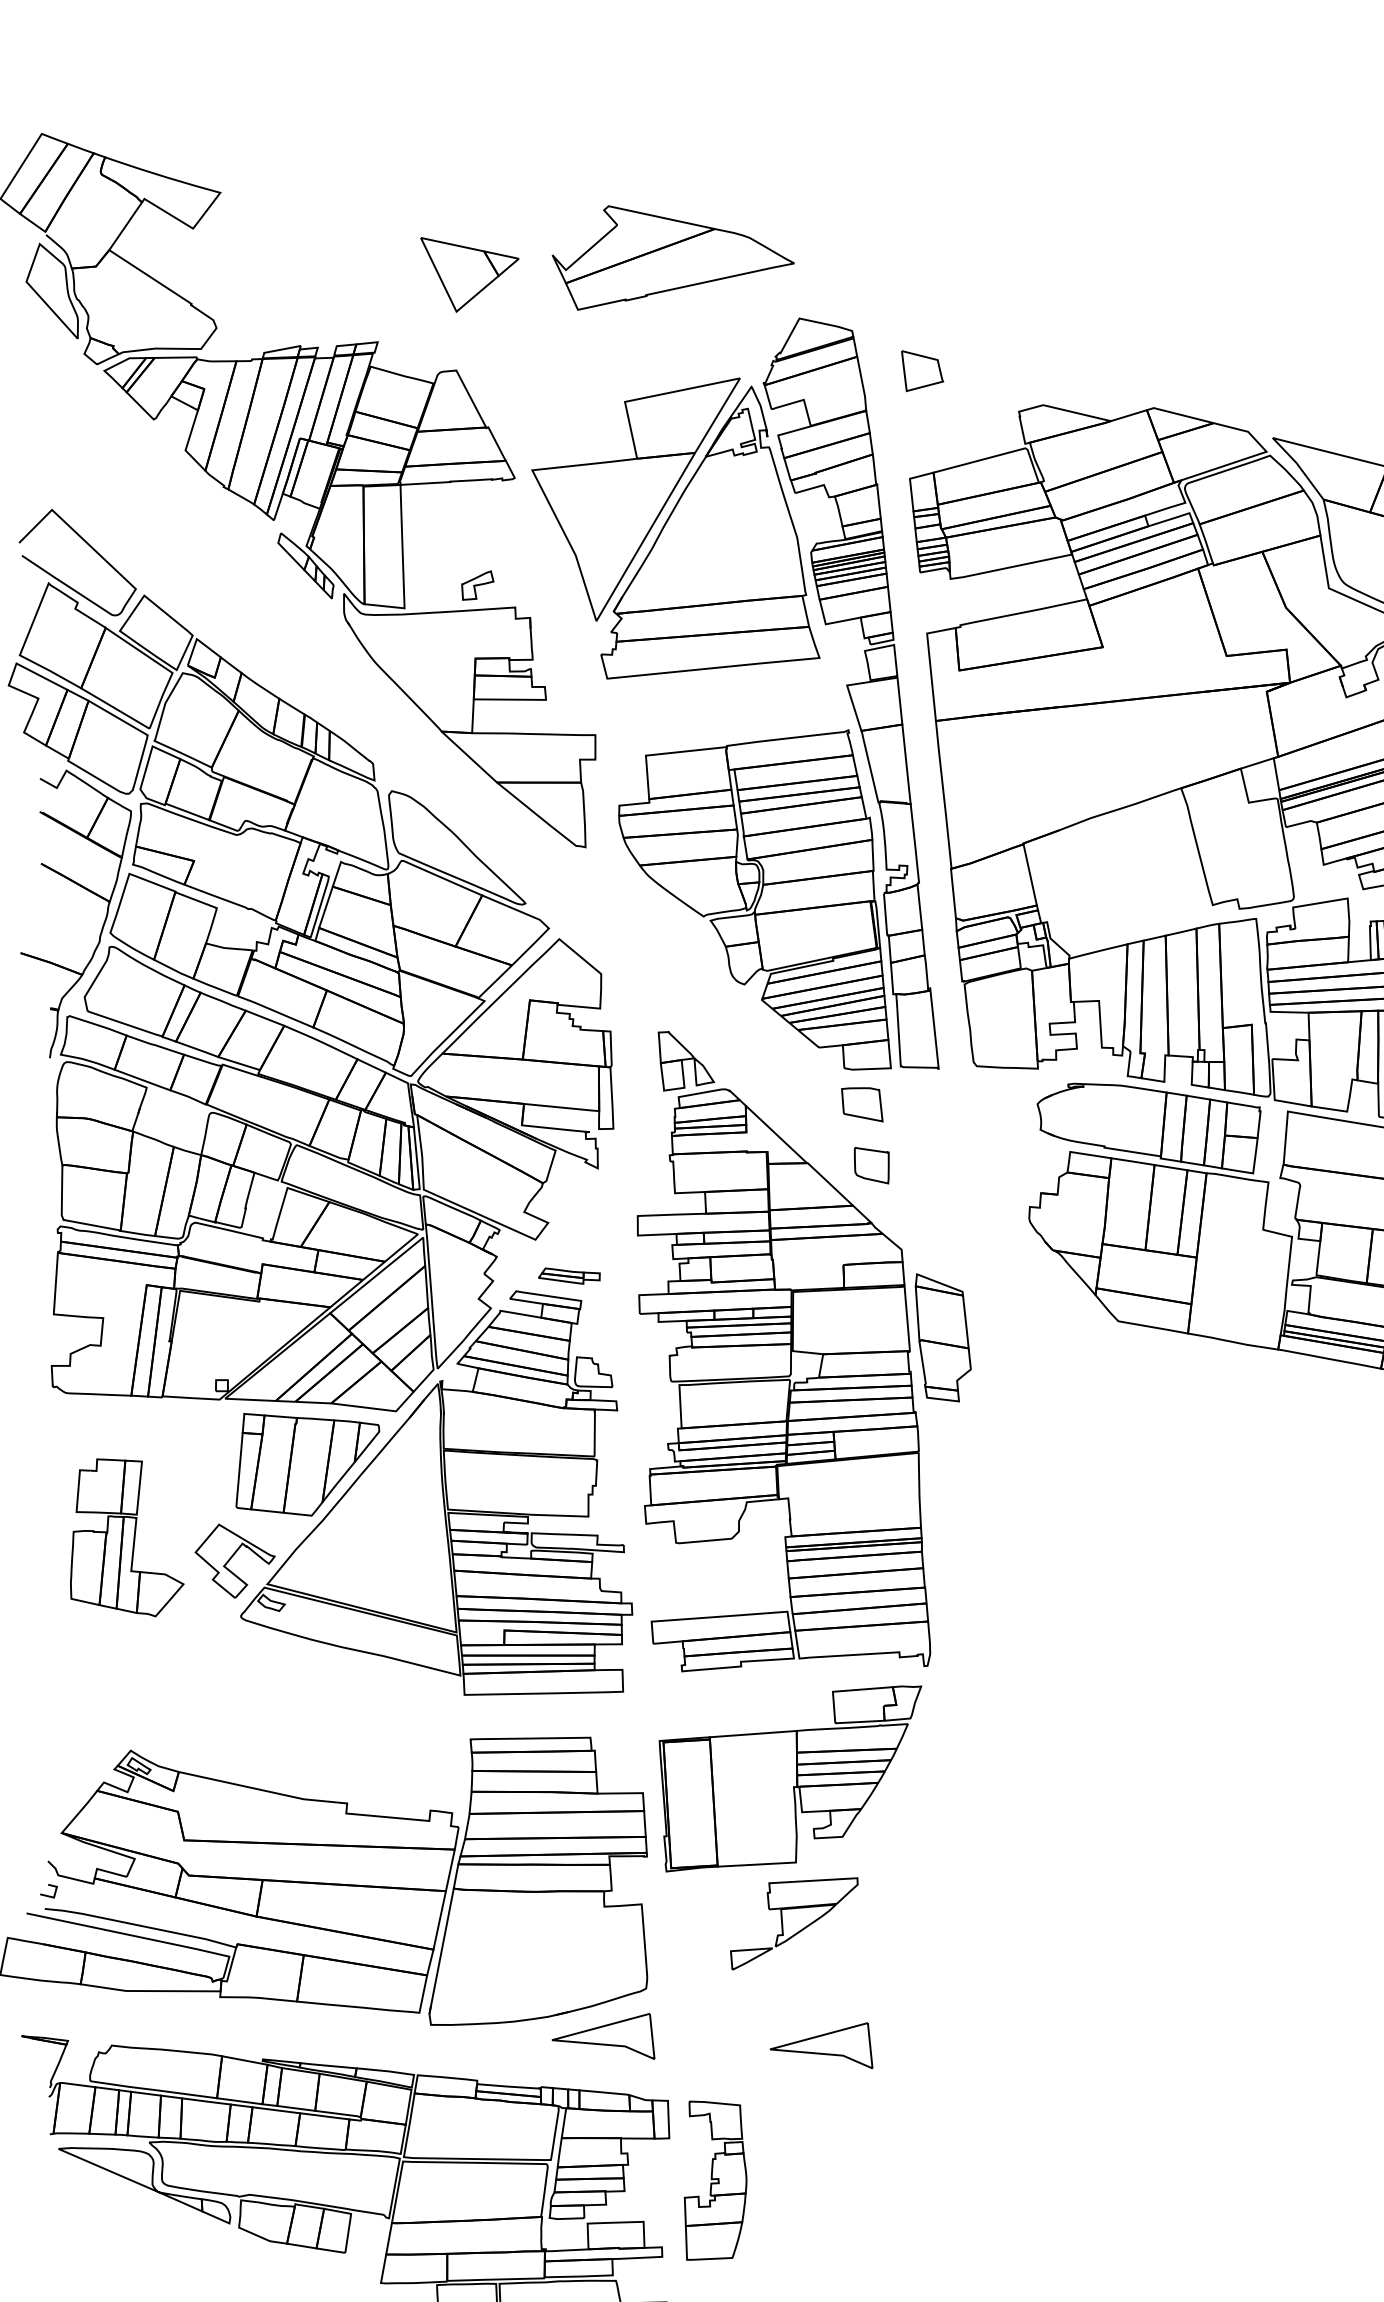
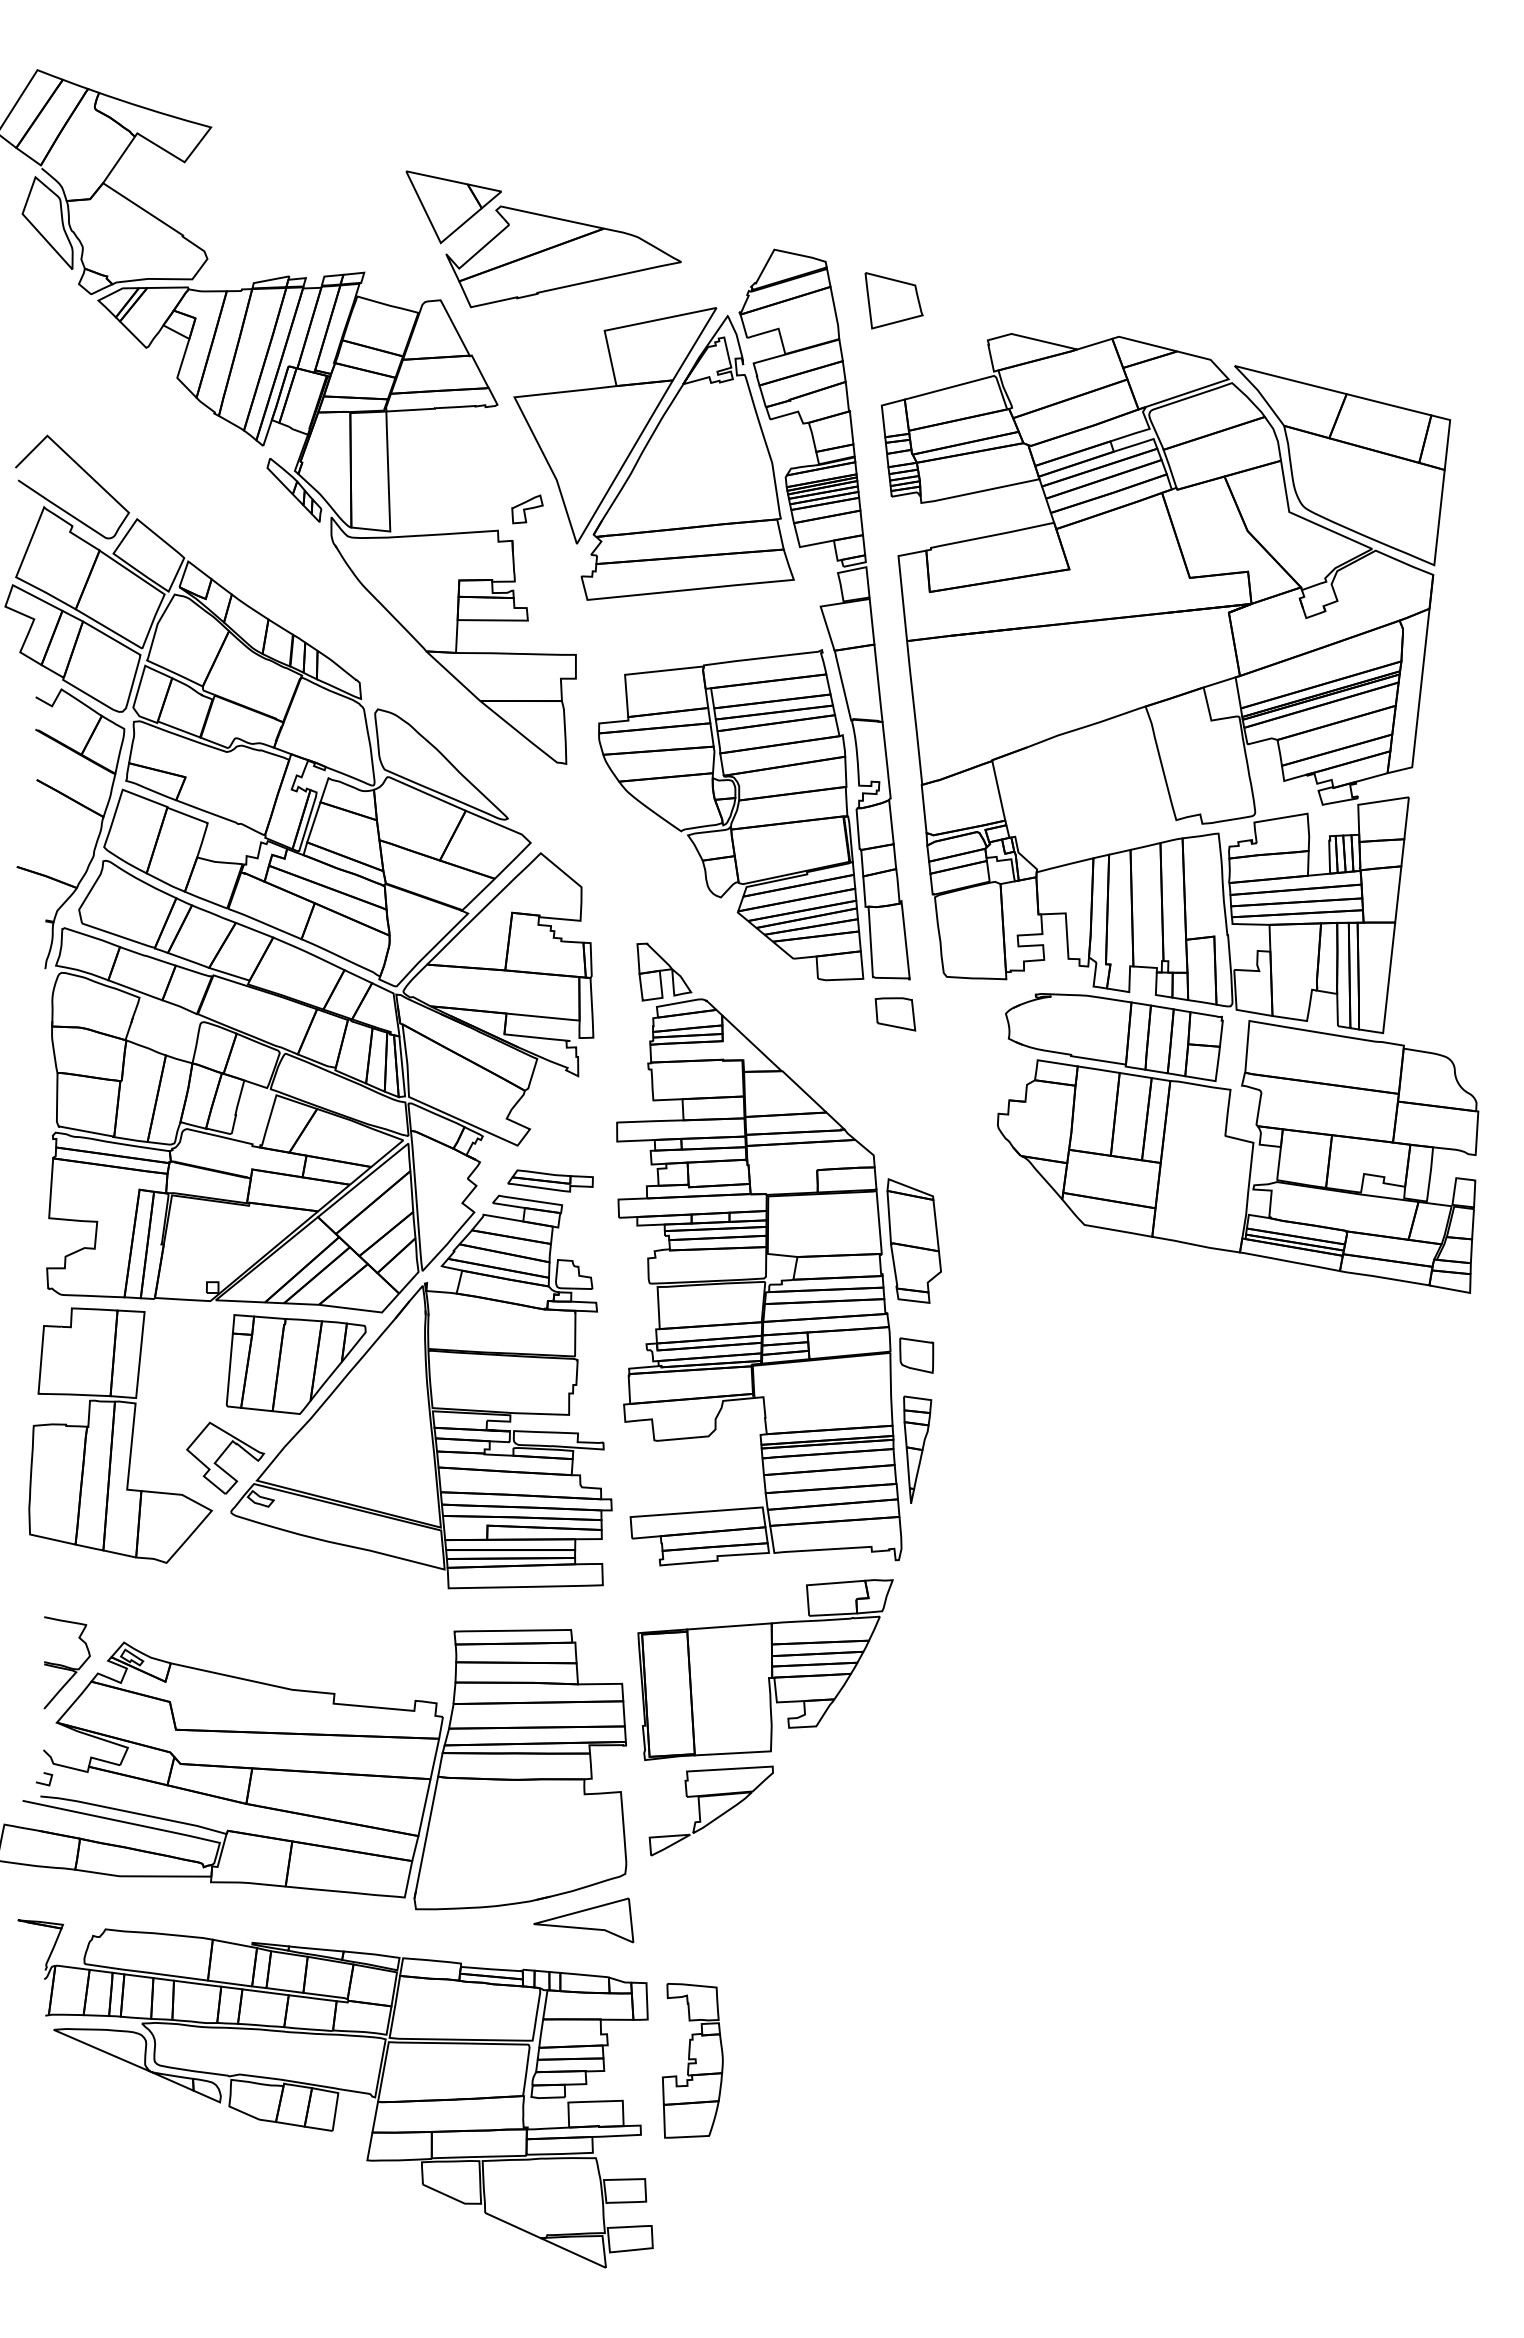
part: (673, 257) -> (563, 256), moved
part: (921, 370) -> (893, 300), size x1.43
part: (477, 585) -> (527, 509), moved
part: (862, 1104) -> (895, 1014), moved
part: (871, 1165) -> (916, 1355), moved
part: (569, 1275) -> (550, 1180), size x1.43
part: (127, 1537) -> (120, 1435), size x1.67
part: (946, 1552) -> (917, 1449), added
part: (71, 1771) -> (66, 1662), added
part: (793, 1923) -> (710, 1810), moved
part: (821, 2045) -> (795, 1929), removed

